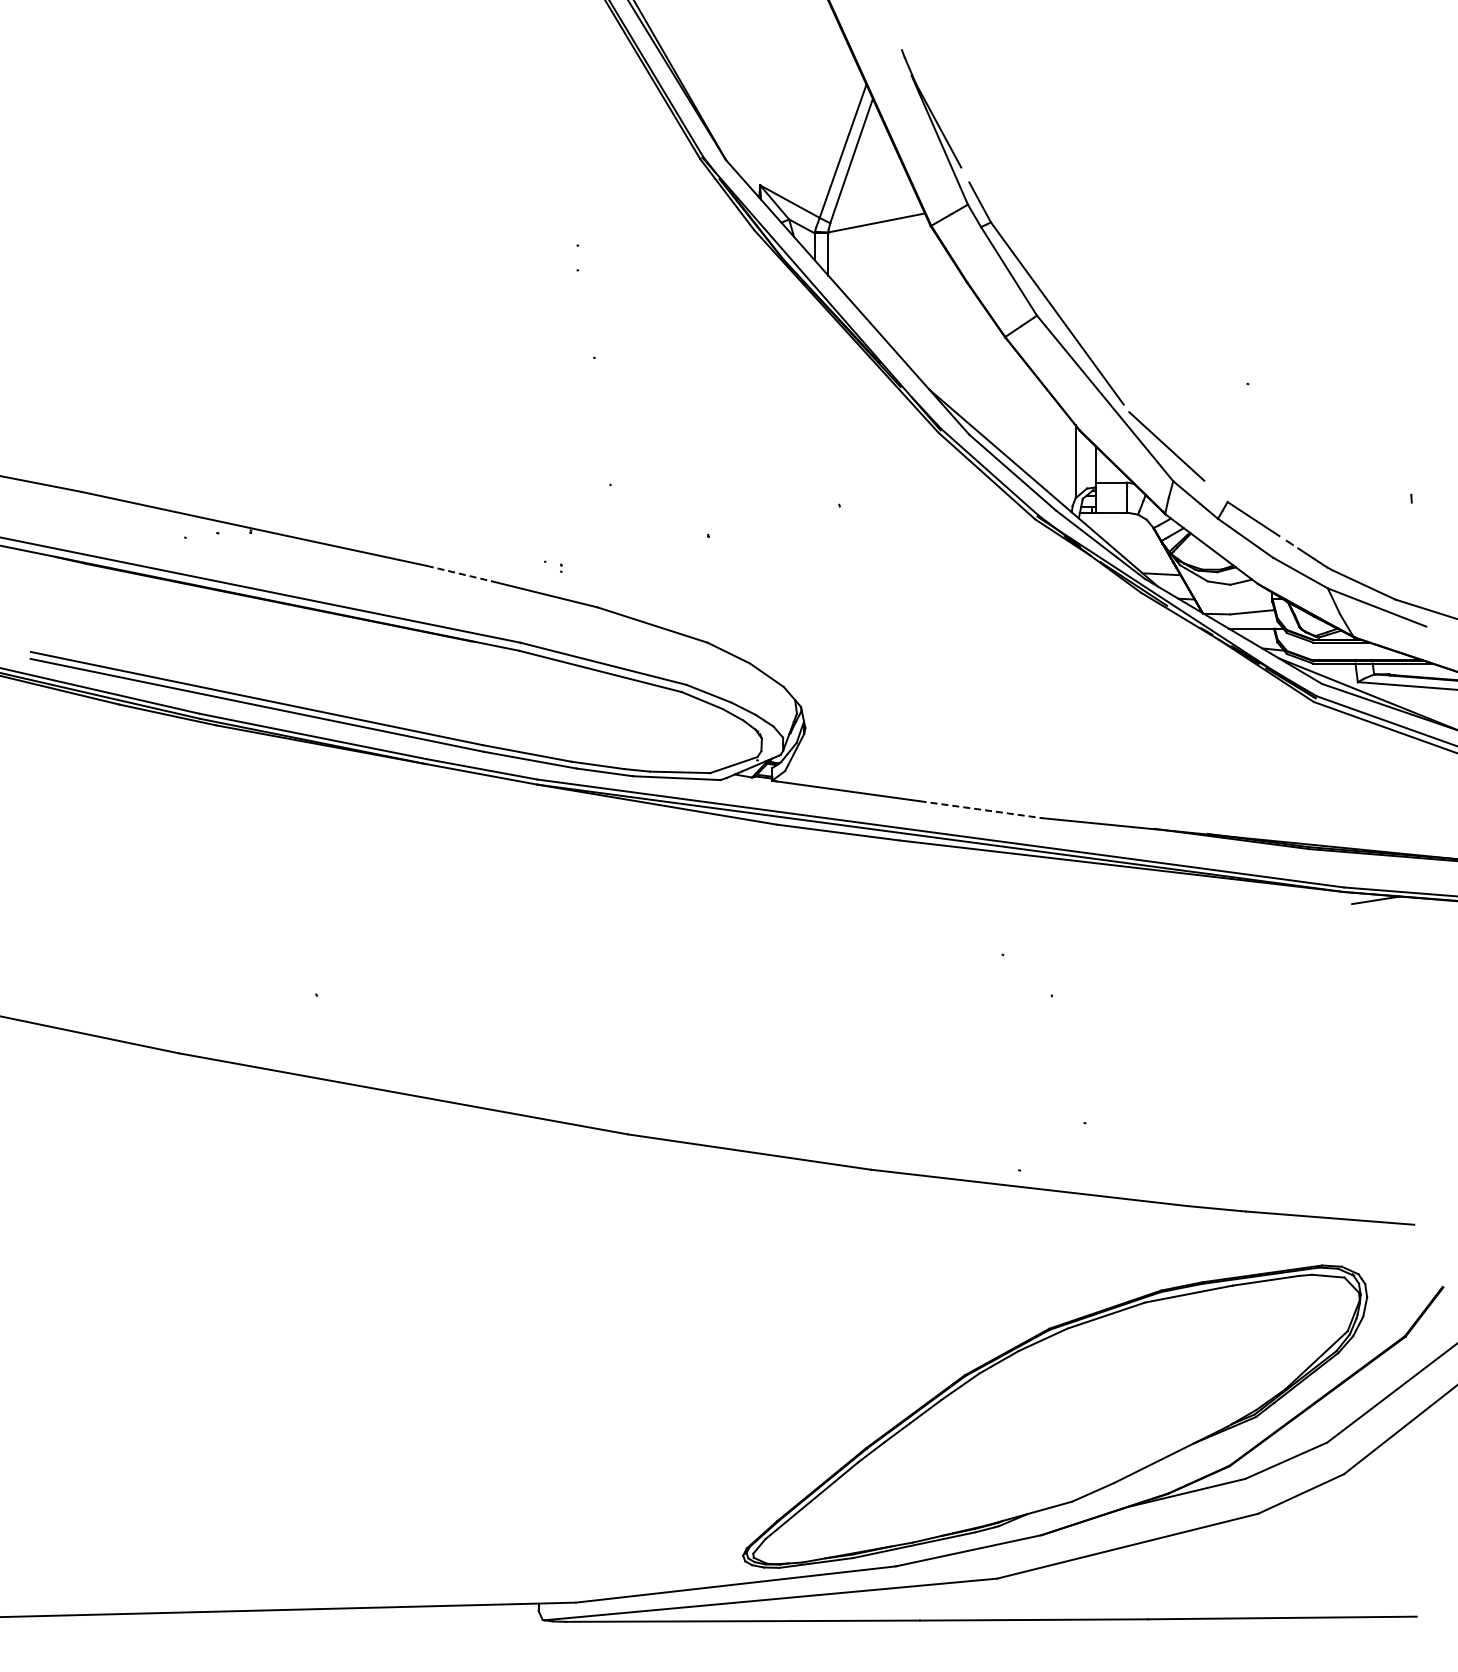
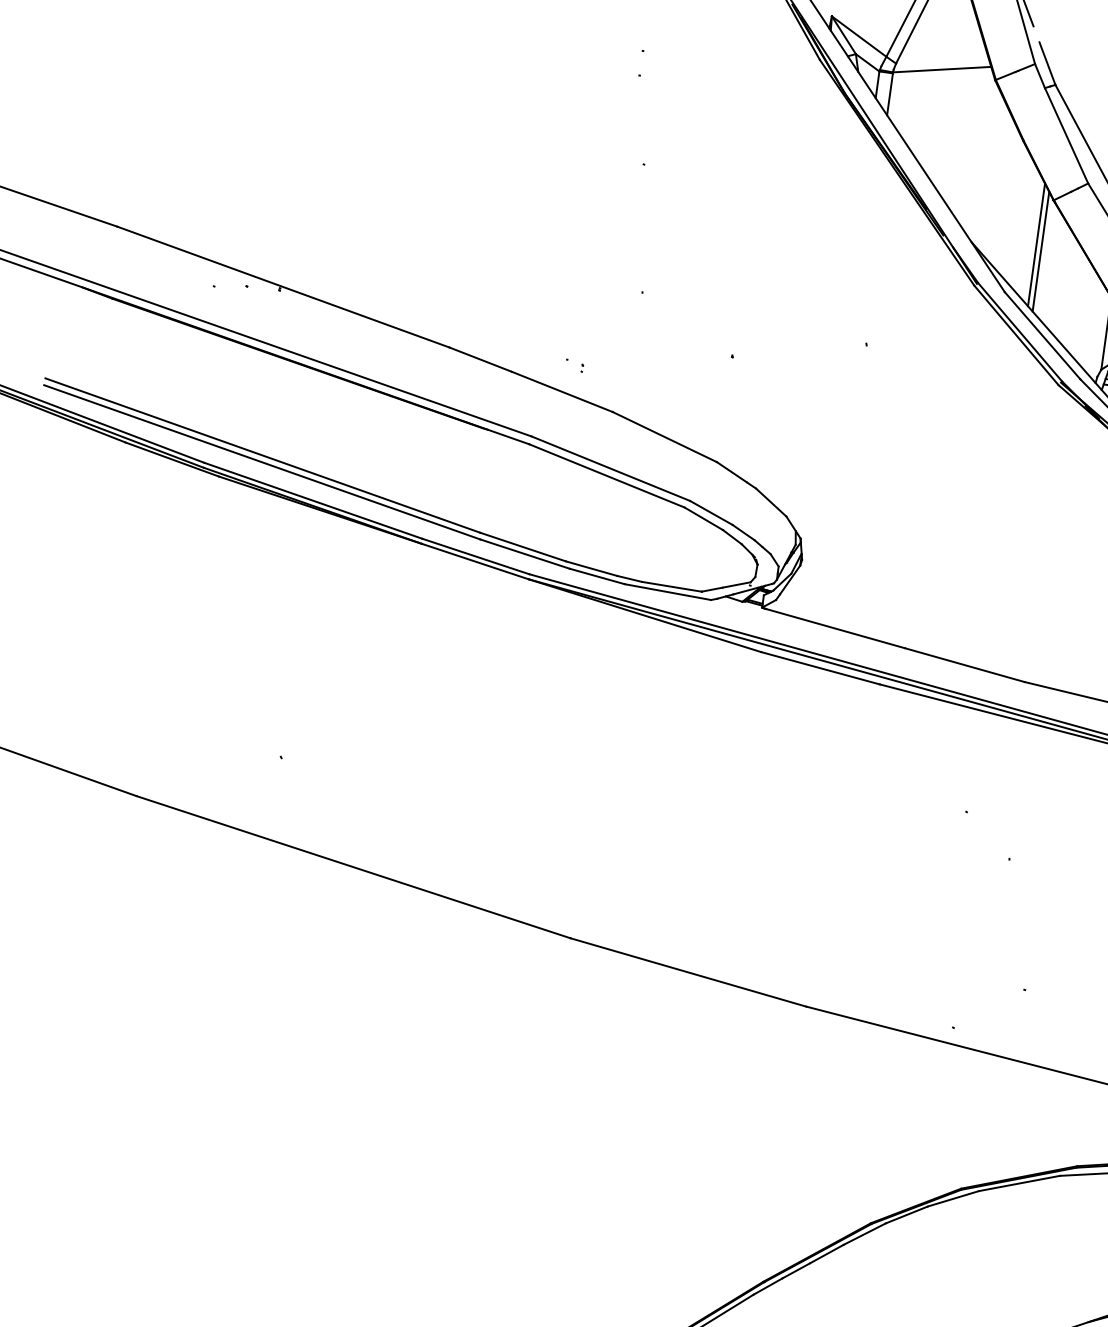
line: (994, 383) -> (1036, 244), added
line: (999, 389) -> (1040, 251), added
line: (459, 573) -> (480, 359), dashed -> solid
line: (981, 809) -> (965, 665), dashed -> solid

